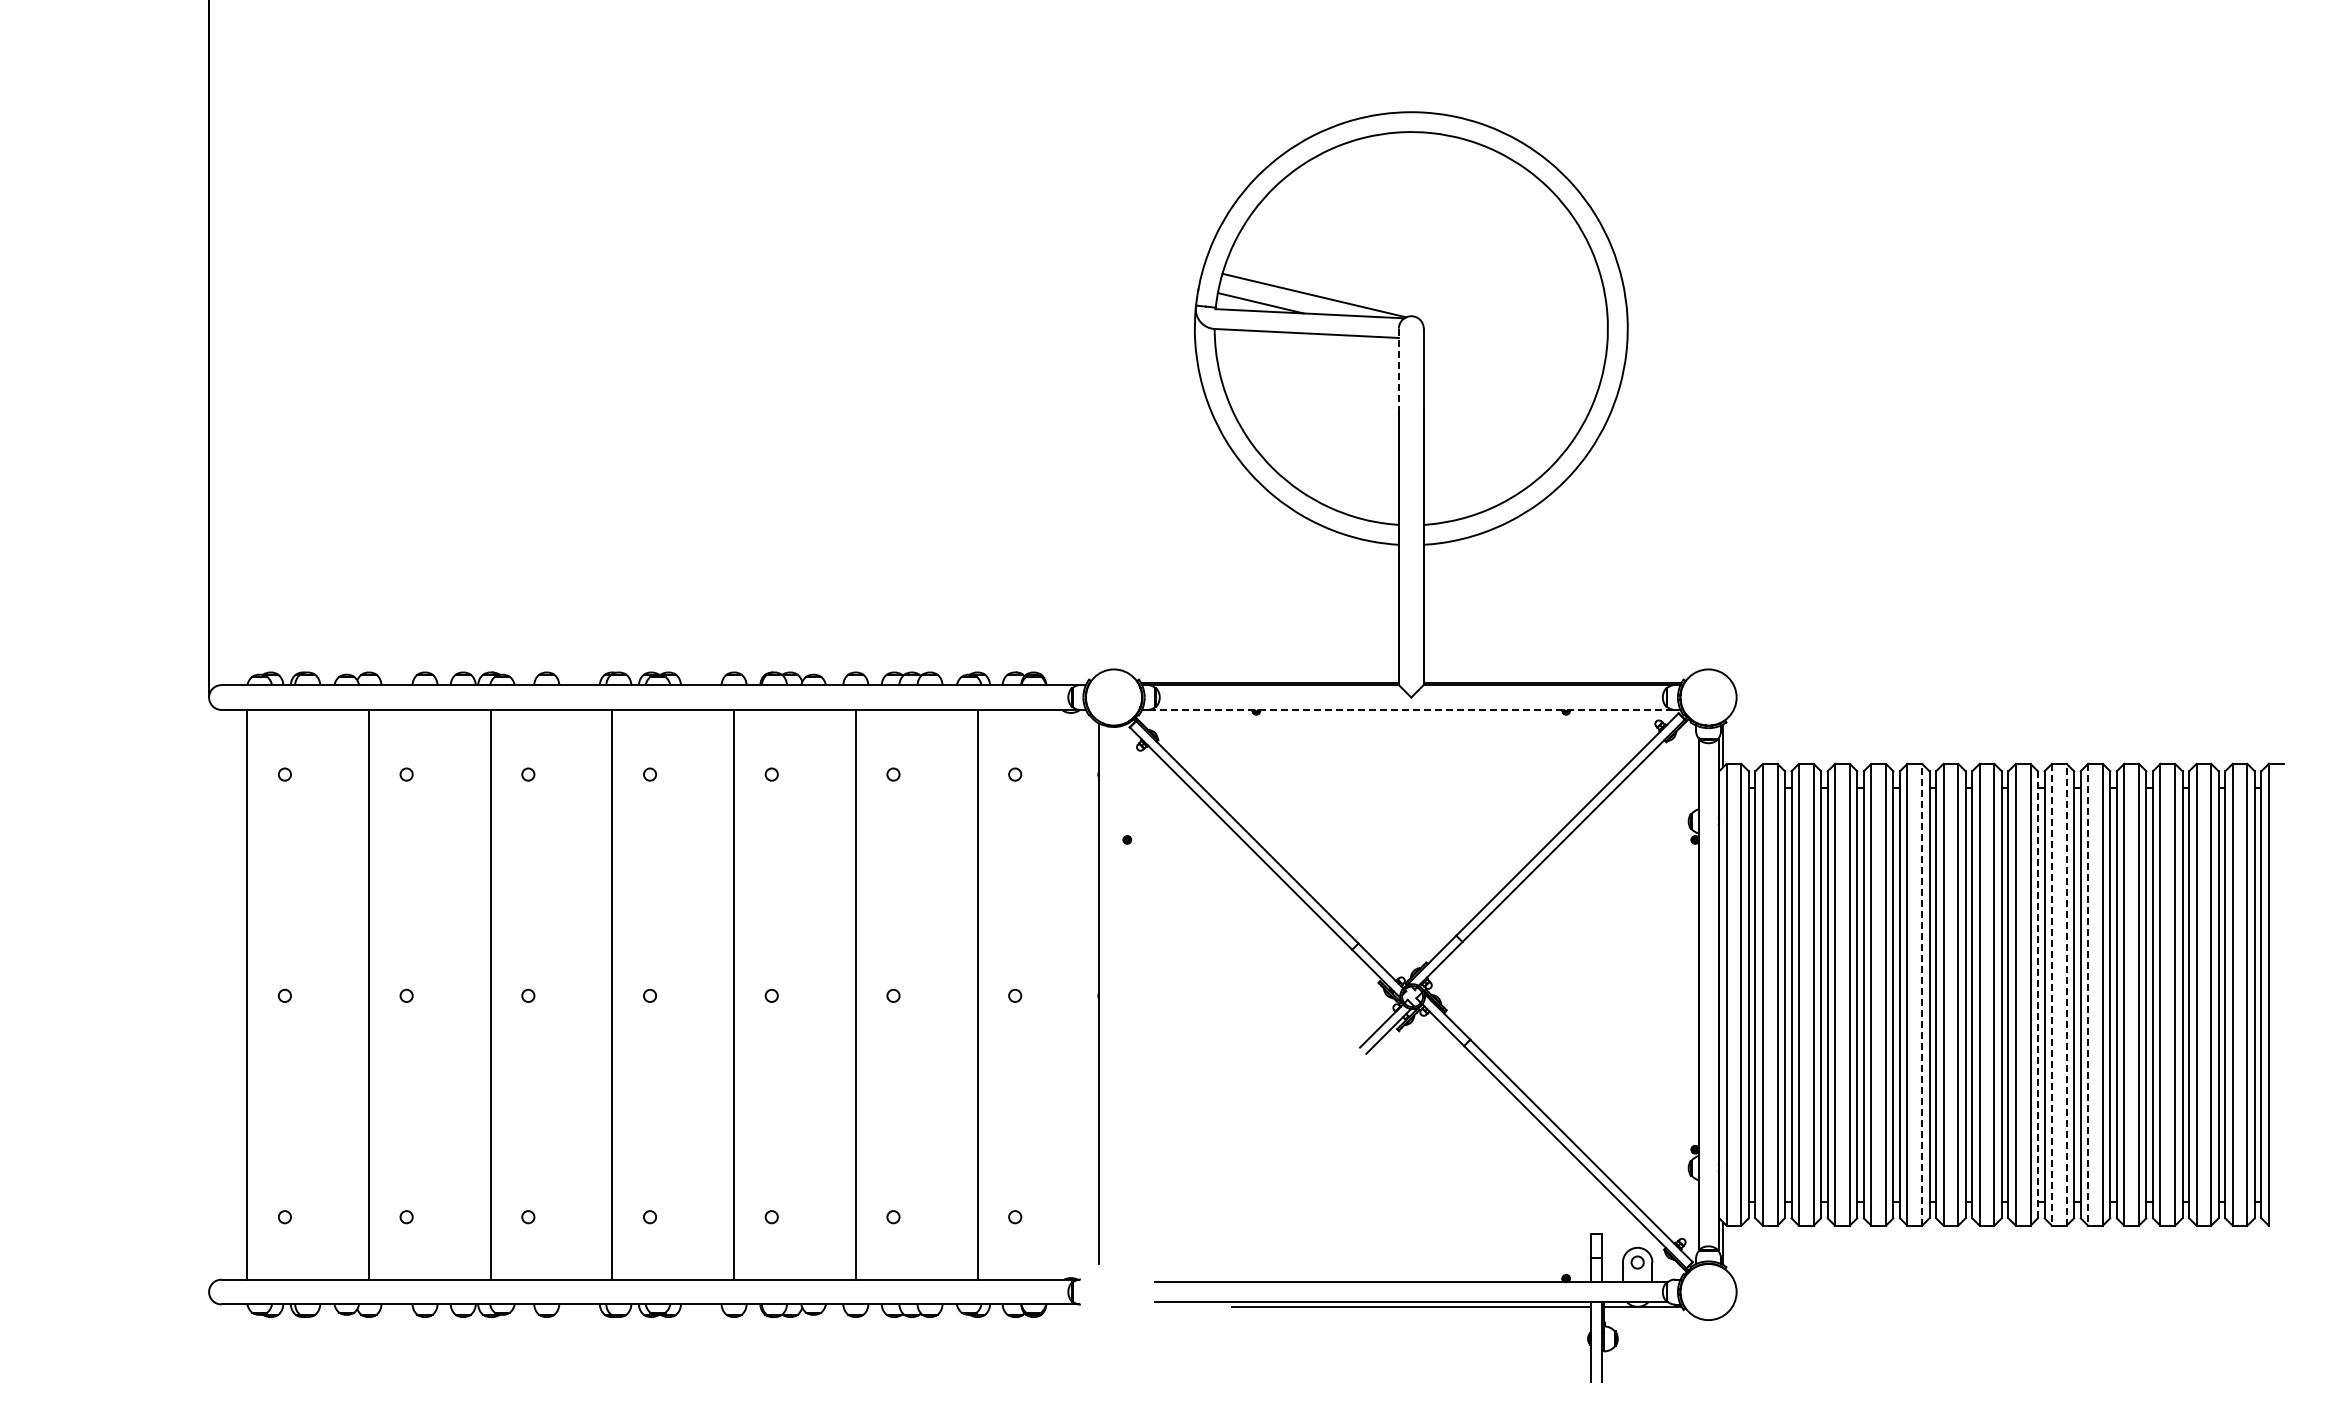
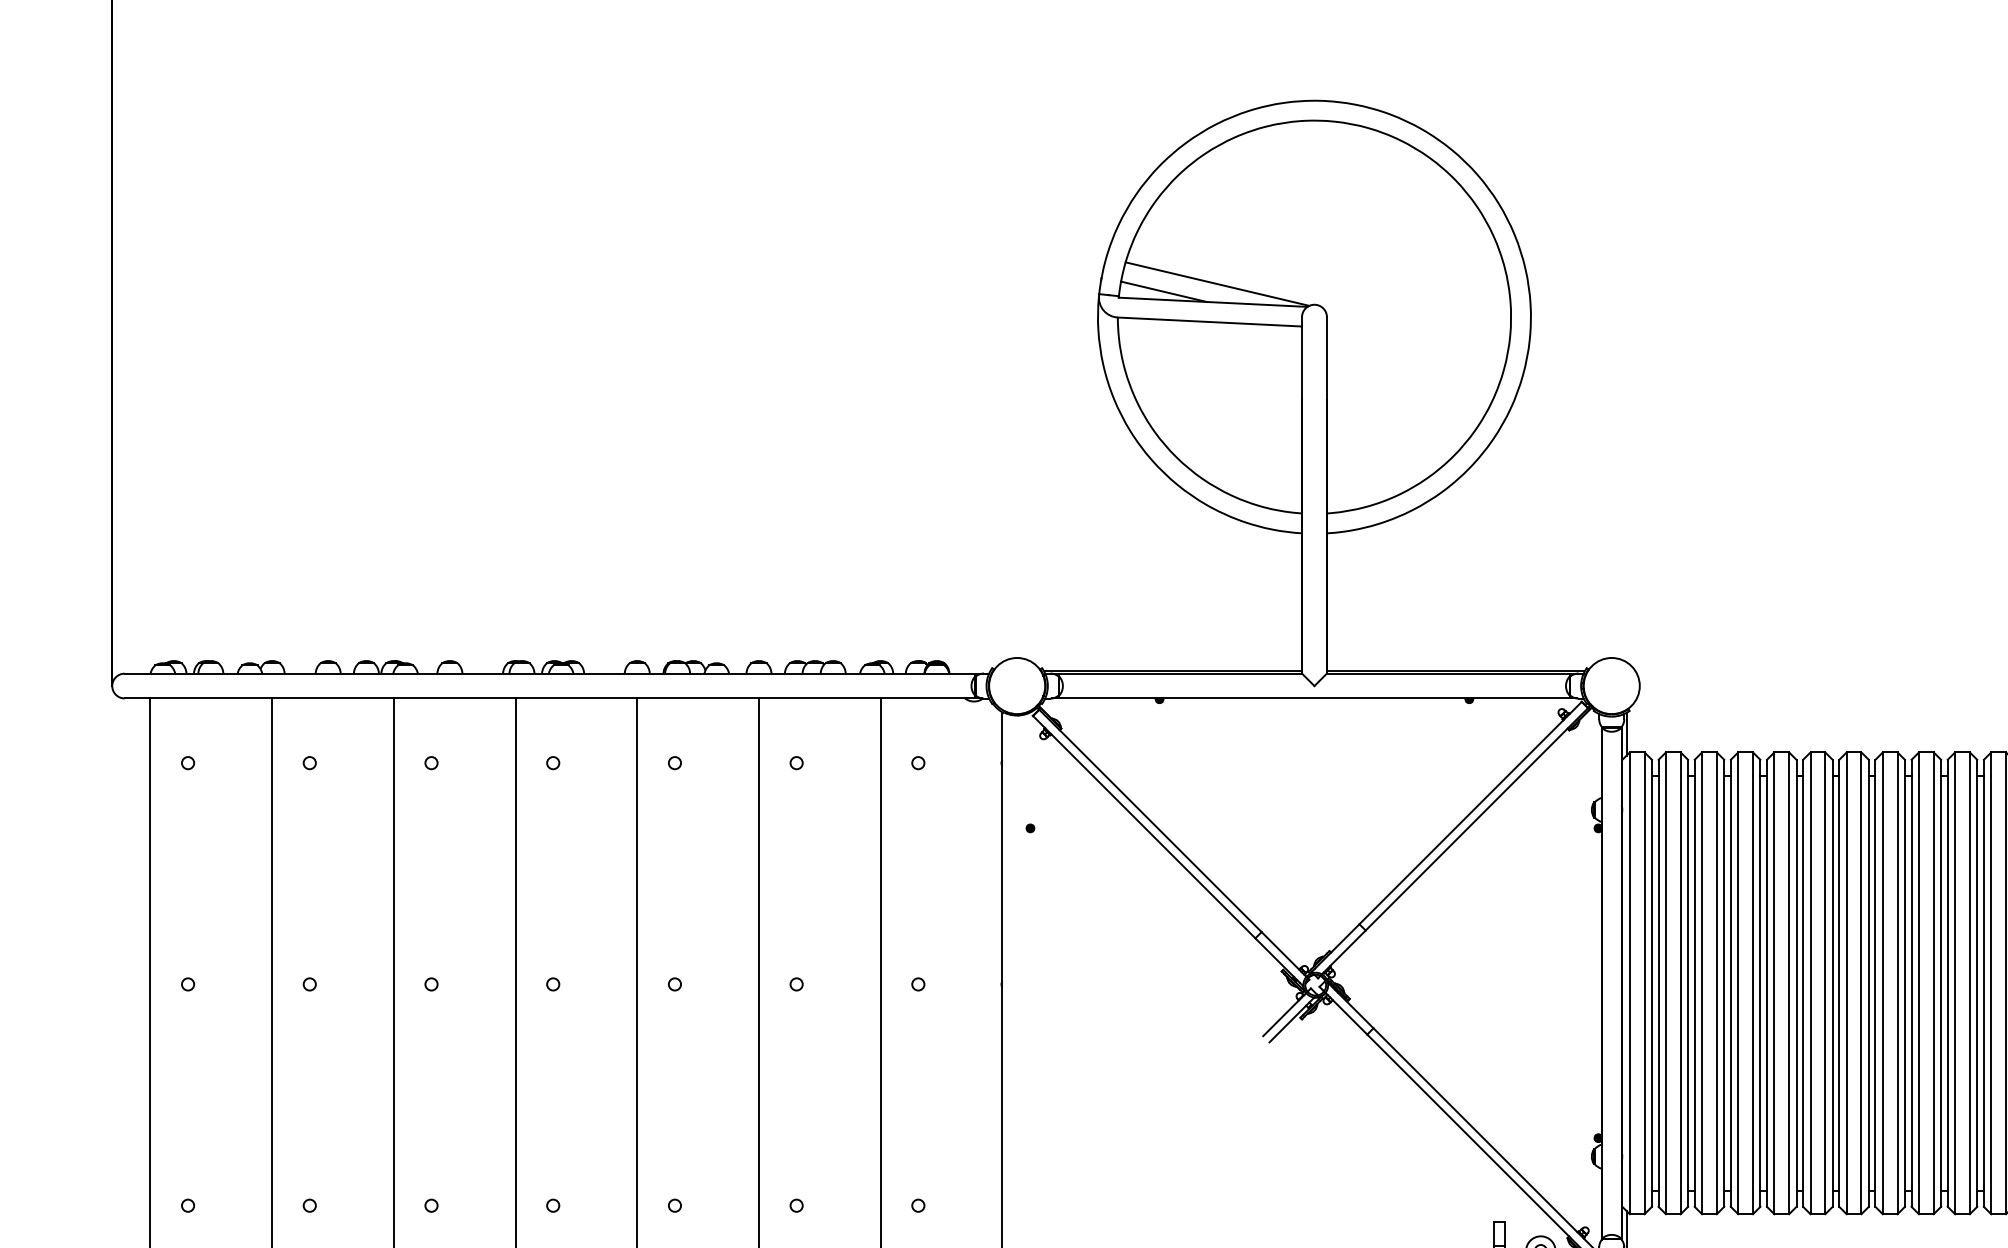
line: (1398, 370) -> (1301, 359), dashed -> solid
line: (1411, 709) -> (1314, 698), dashed -> solid
line: (1922, 994) -> (1825, 983), dashed -> solid
line: (2037, 994) -> (1940, 983), dashed -> solid
line: (2051, 994) -> (1954, 983), dashed -> solid
line: (2066, 994) -> (1969, 983), dashed -> solid
line: (2088, 994) -> (1991, 983), dashed -> solid

